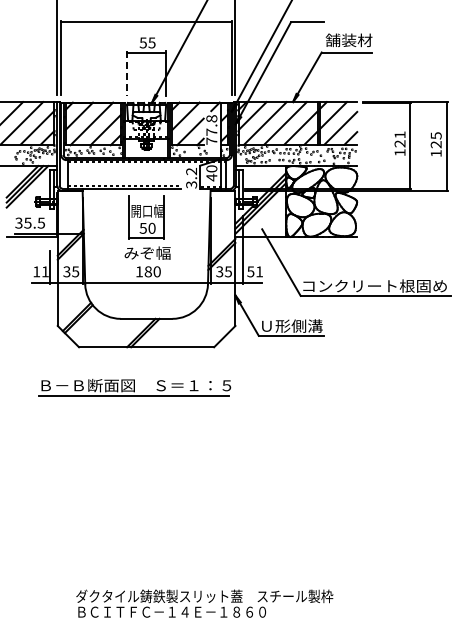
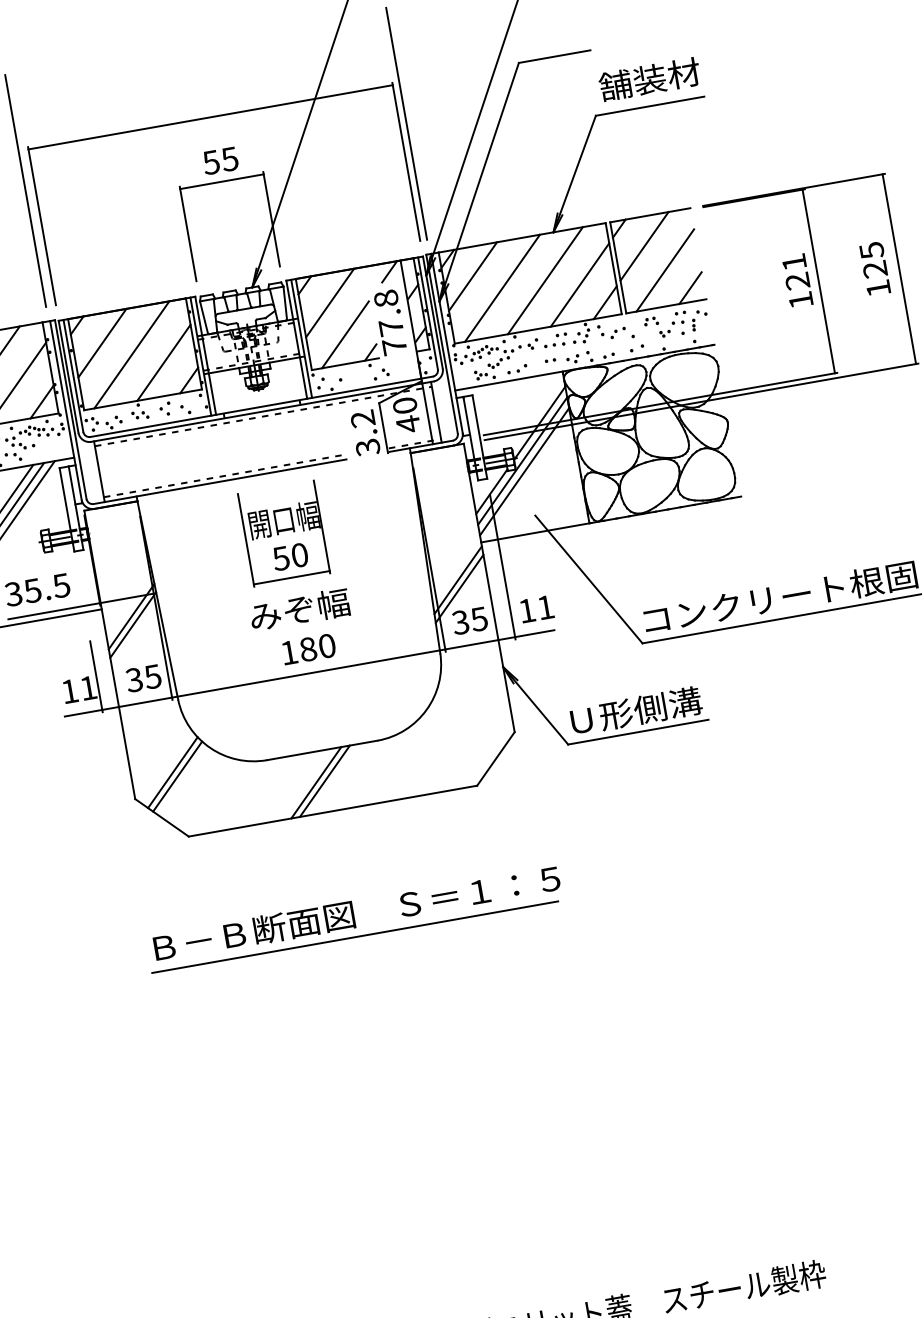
line: (127, 74) -> (189, 235), dashed -> solid
text: (250, 271) -> (526, 610), 51 -> 11
part: (134, 387) -> (353, 918), moved

